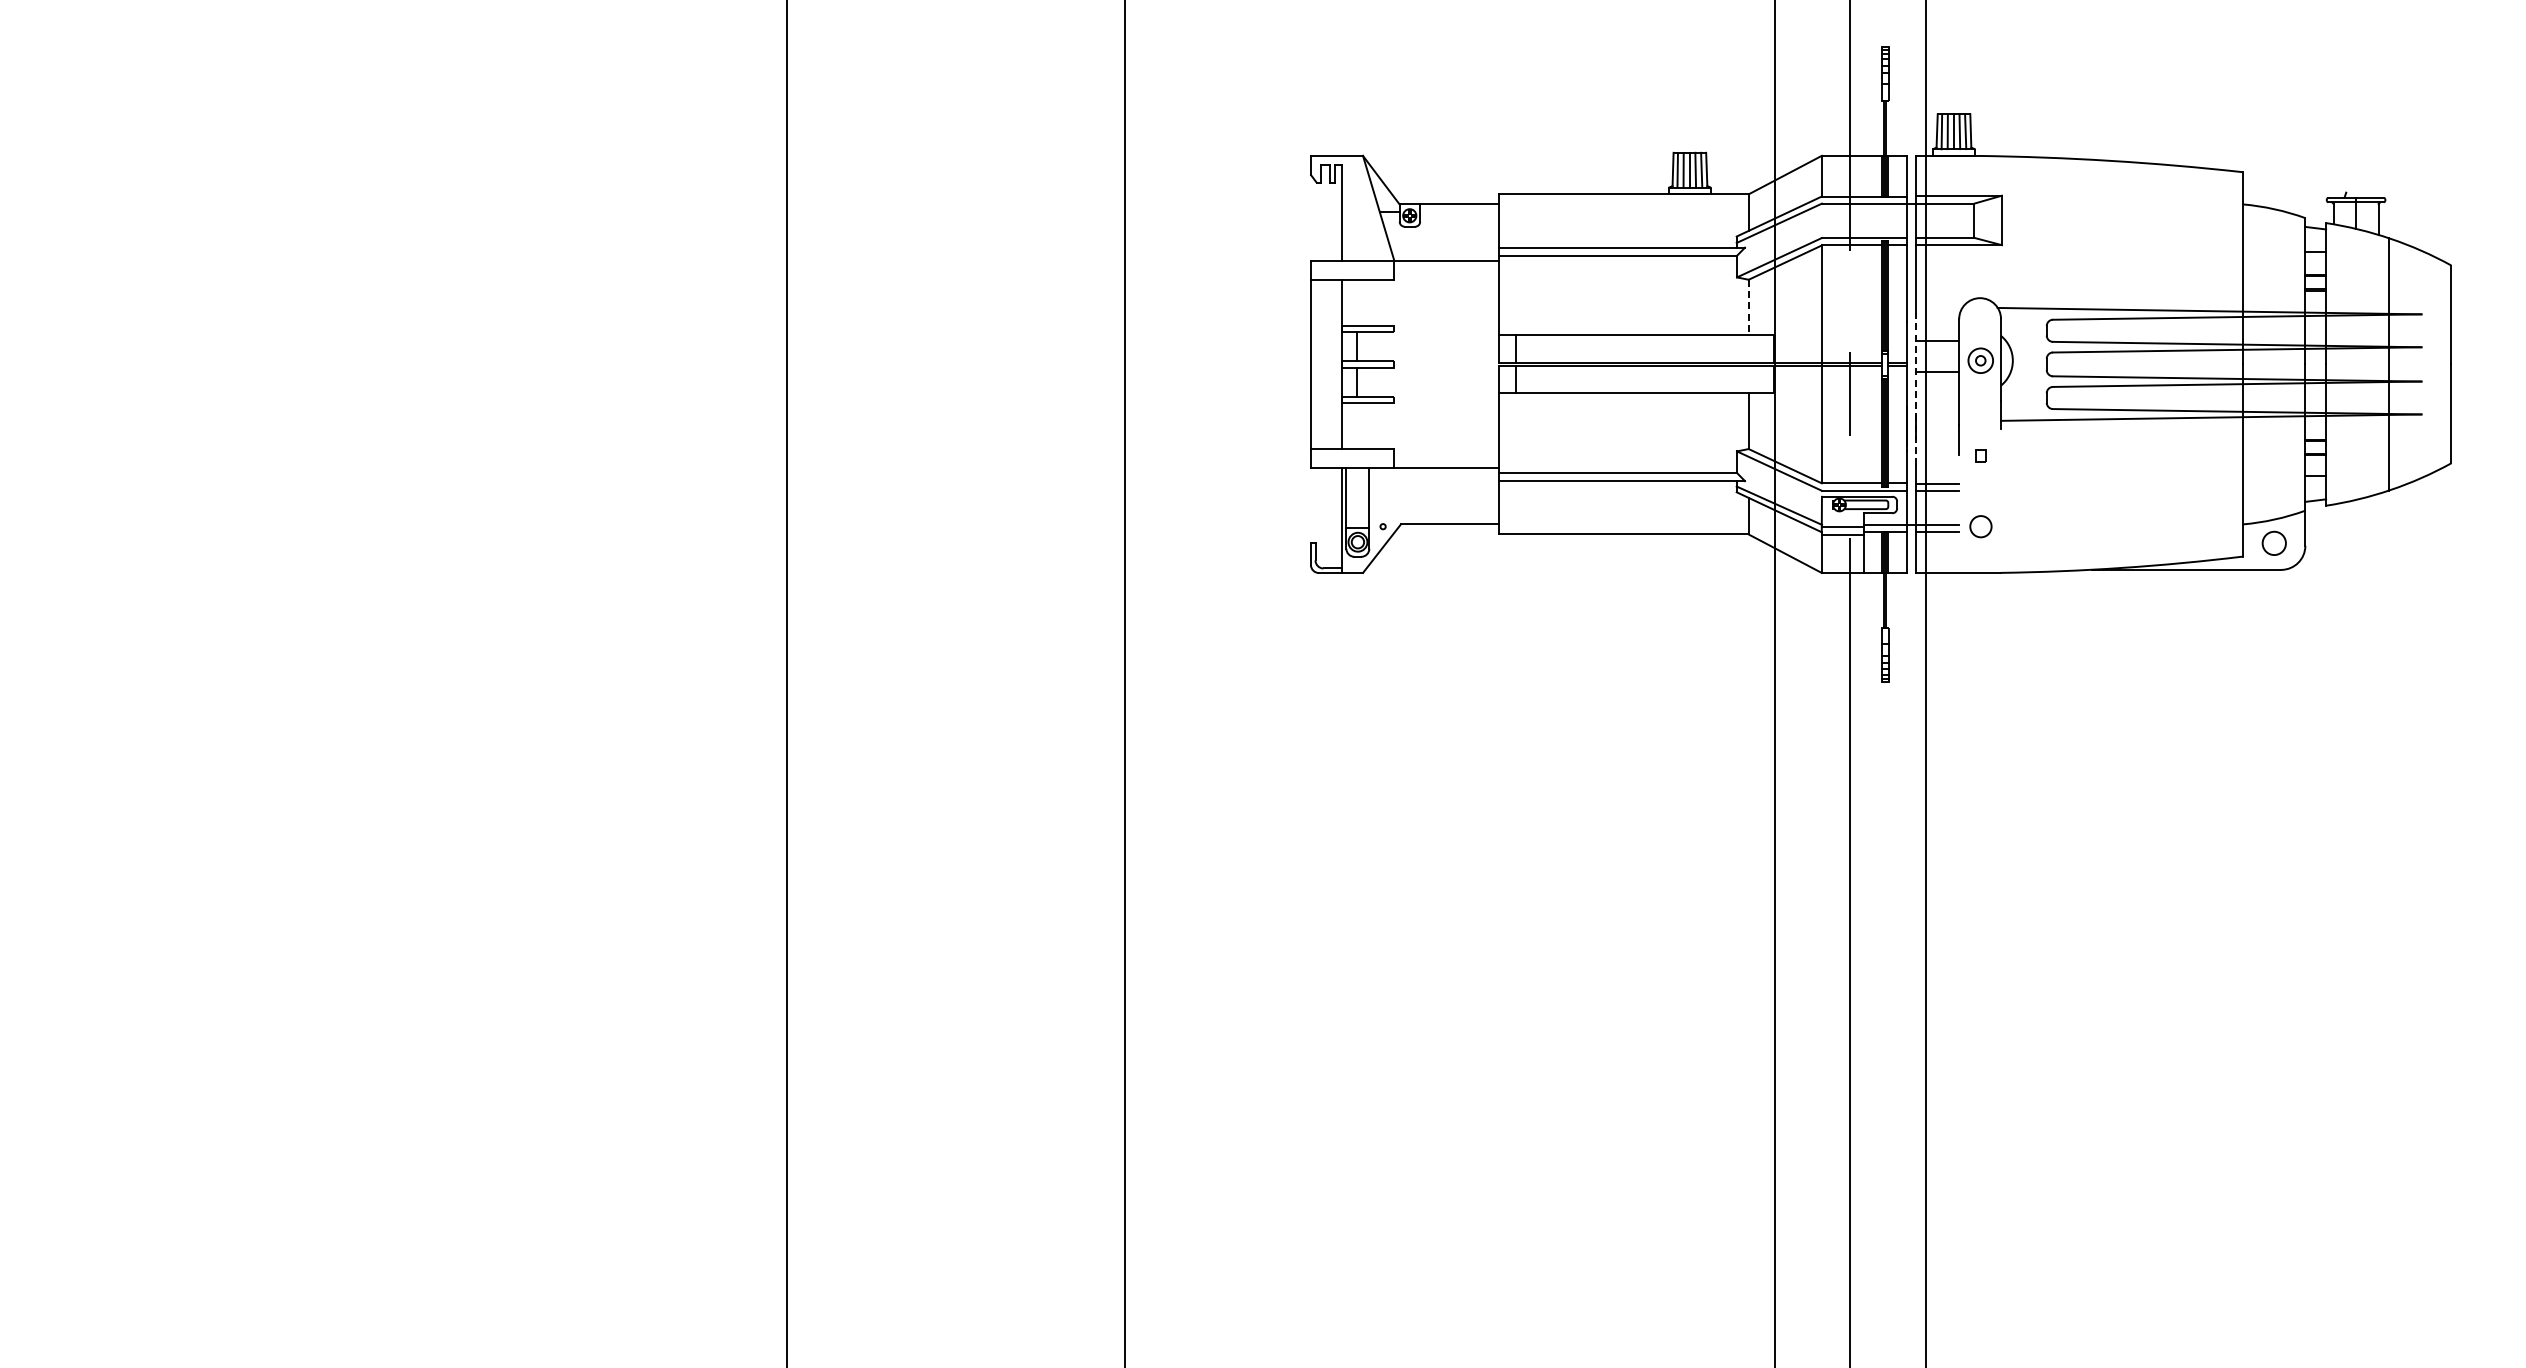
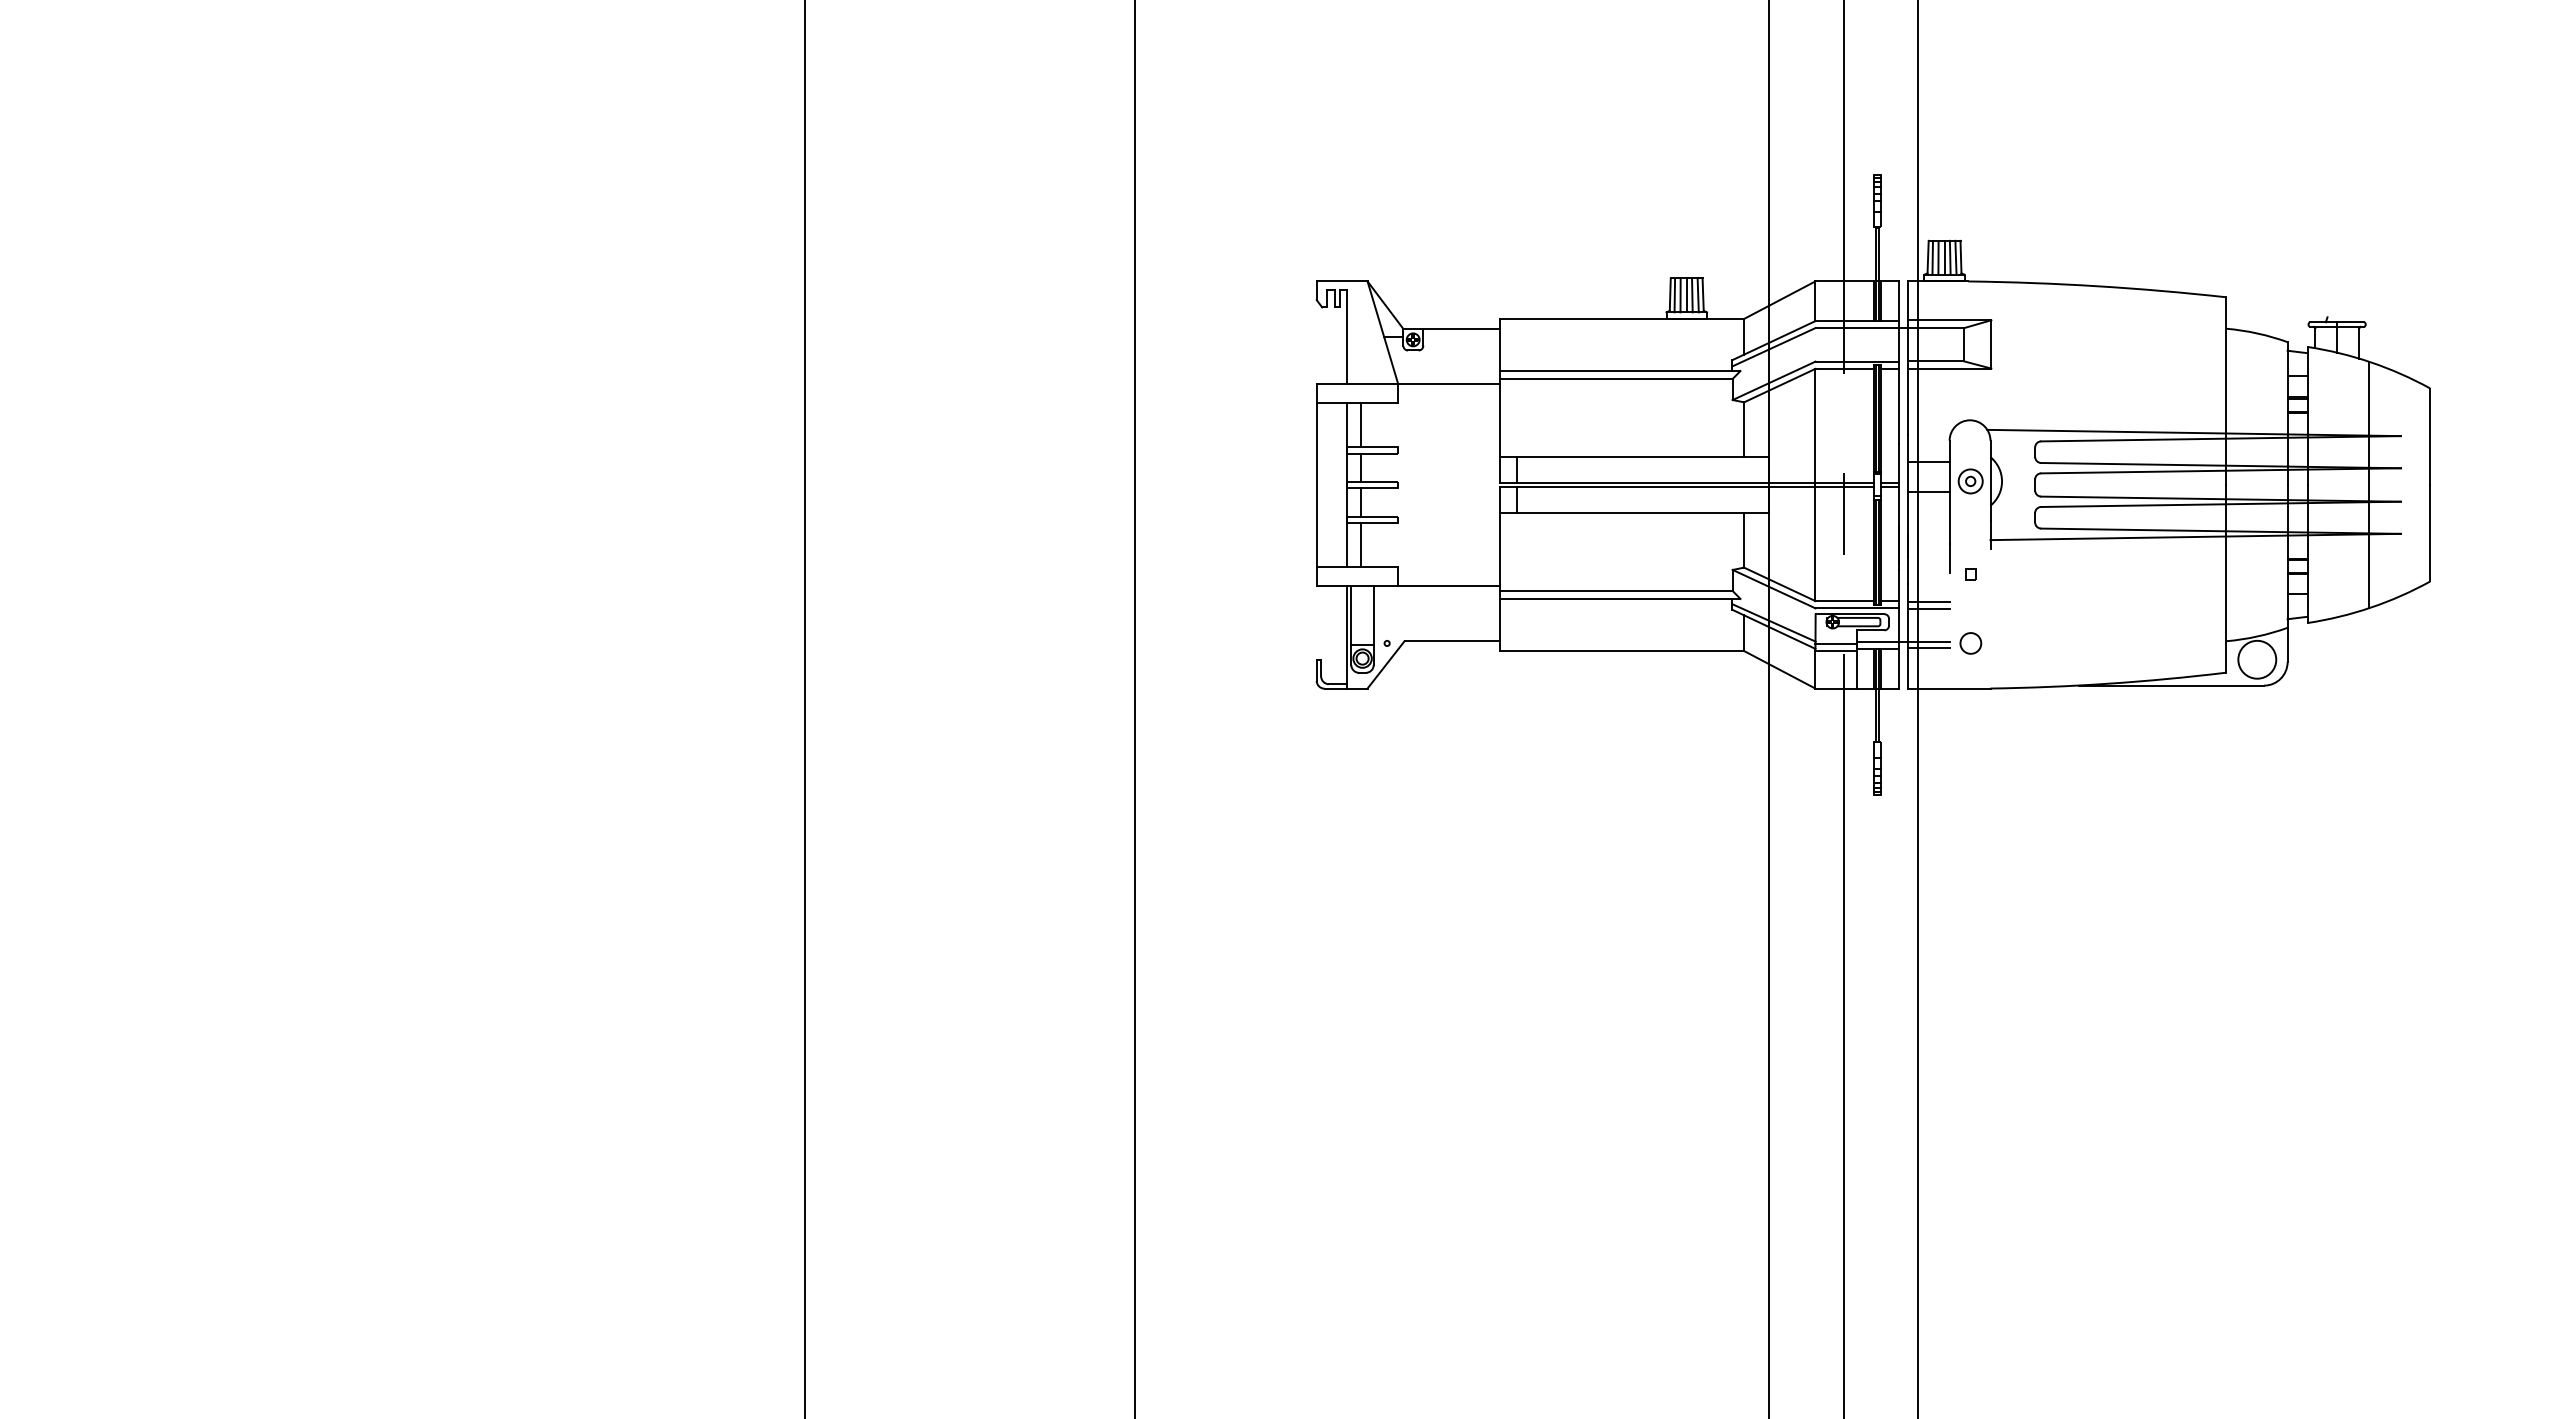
line: (1356, 302) -> (1361, 424), added
line: (1749, 308) -> (1744, 430), dashed -> solid
line: (1916, 389) -> (1907, 509), dashed -> solid
line: (1356, 425) -> (1361, 544), added
circle: (2274, 543) -> (2257, 659), size x1.67

